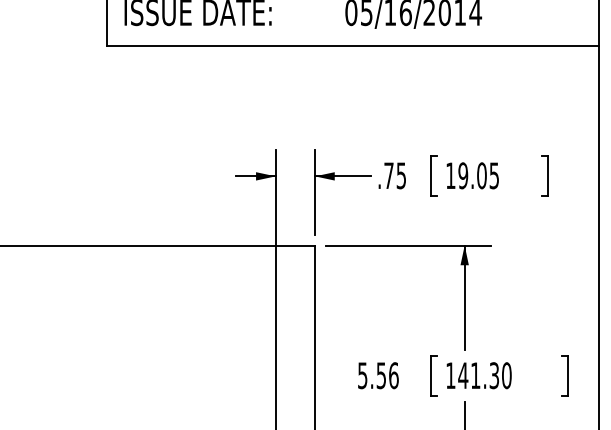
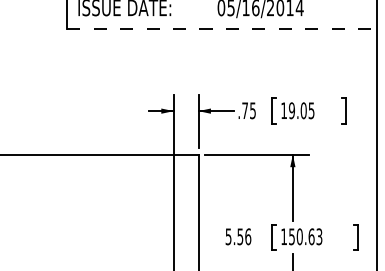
line: (353, 46) -> (222, 29), solid -> dashed
text: (484, 375) -> (305, 236), 141.30 -> 150.63

